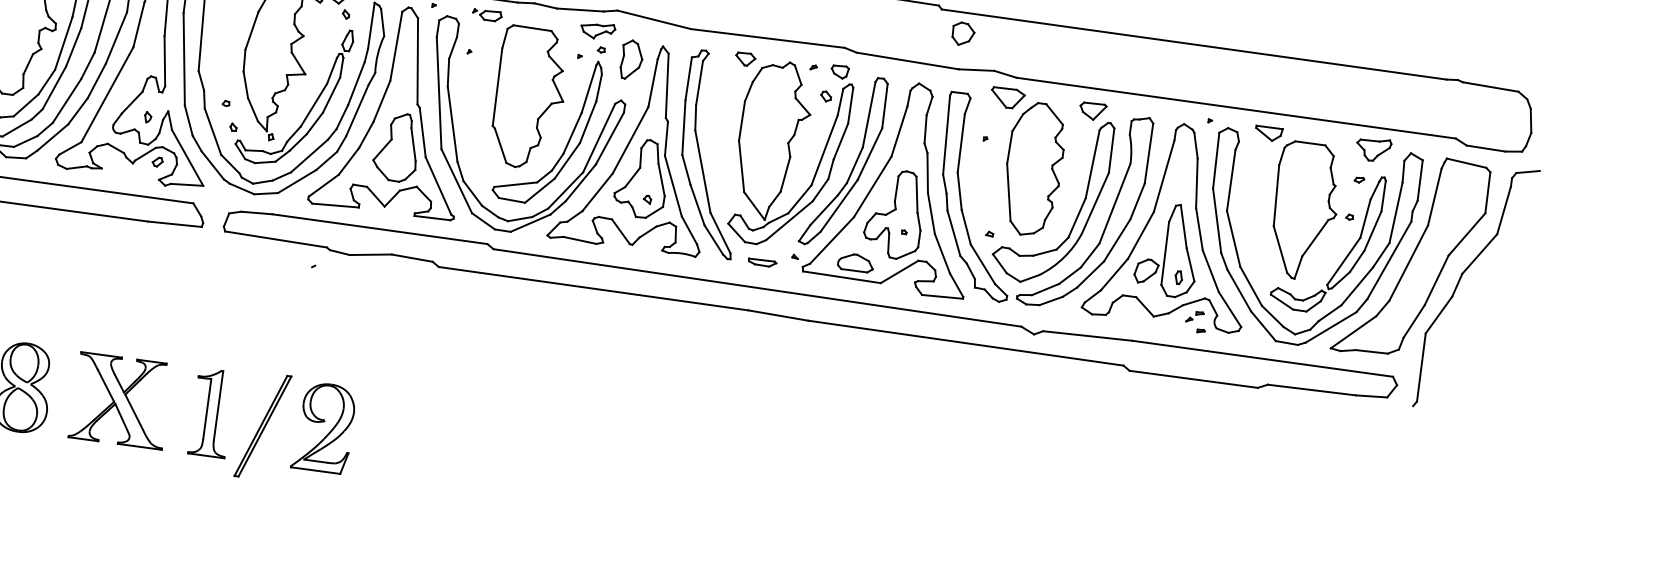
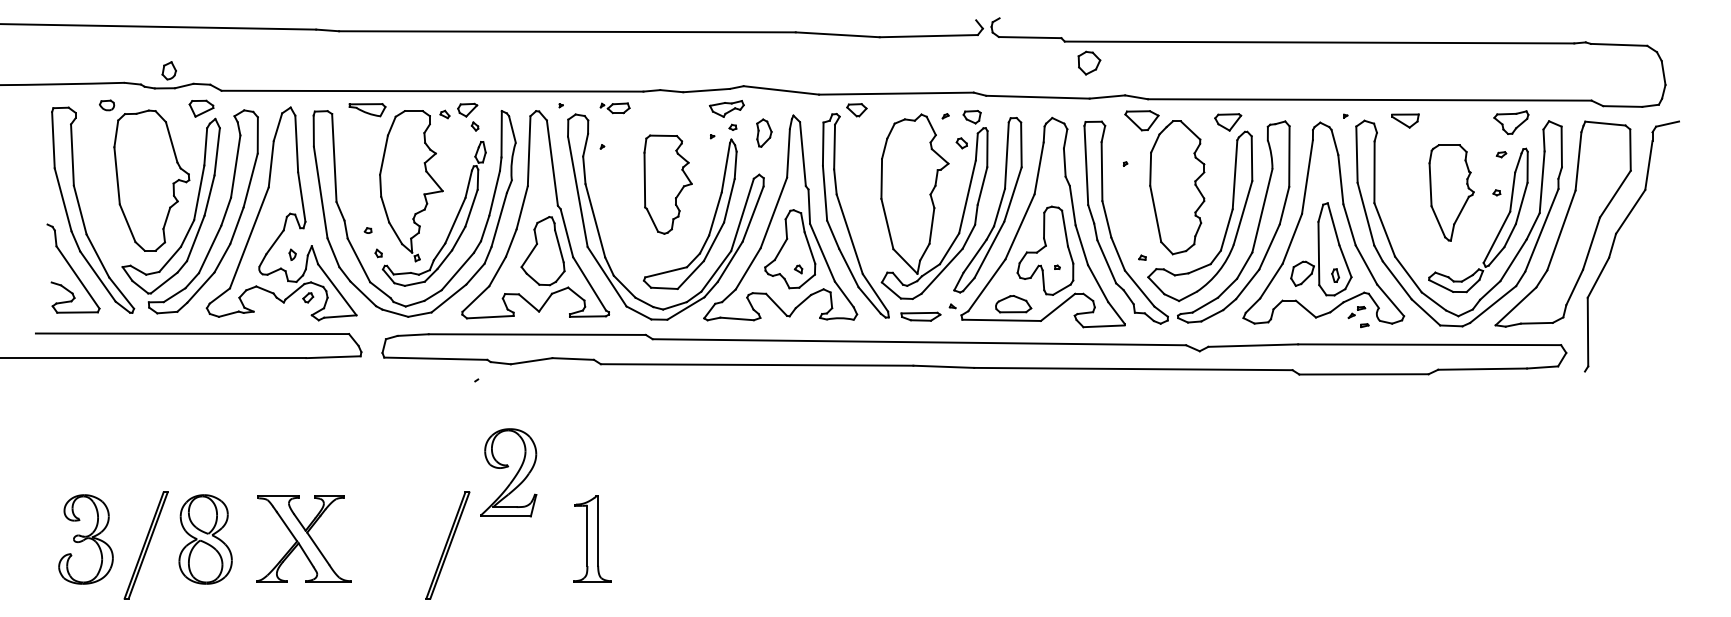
part: (632, 59) -> (764, 132), size x0.7
part: (745, 59) -> (856, 110), moved
part: (528, 97) -> (667, 184), size x0.7
part: (1304, 210) -> (1451, 192), size x0.7
part: (761, 262) -> (920, 316), size x1.4
part: (211, 412) -> (592, 538), moved
part: (323, 427) -> (508, 472), moved

